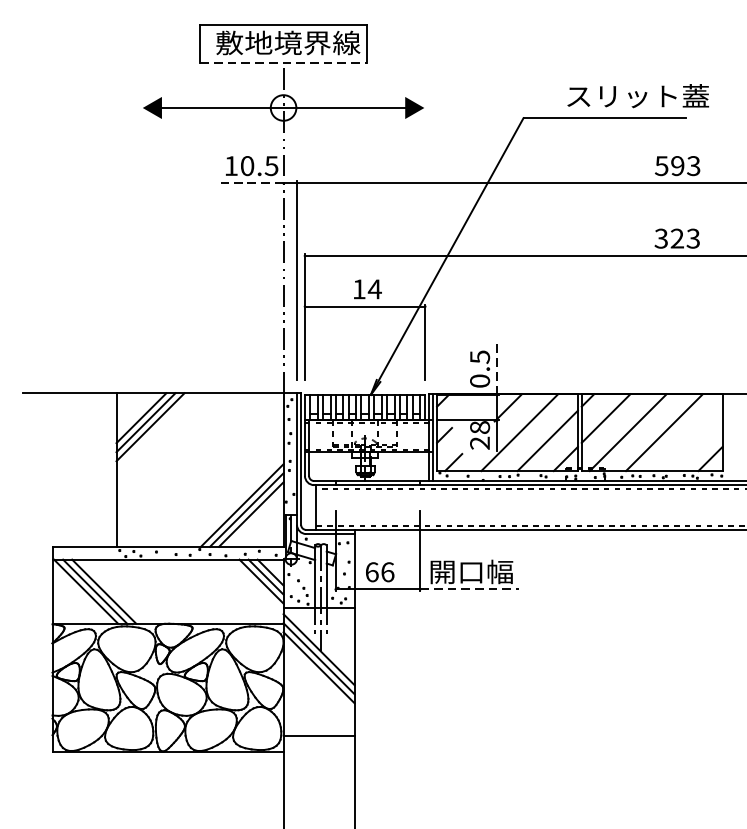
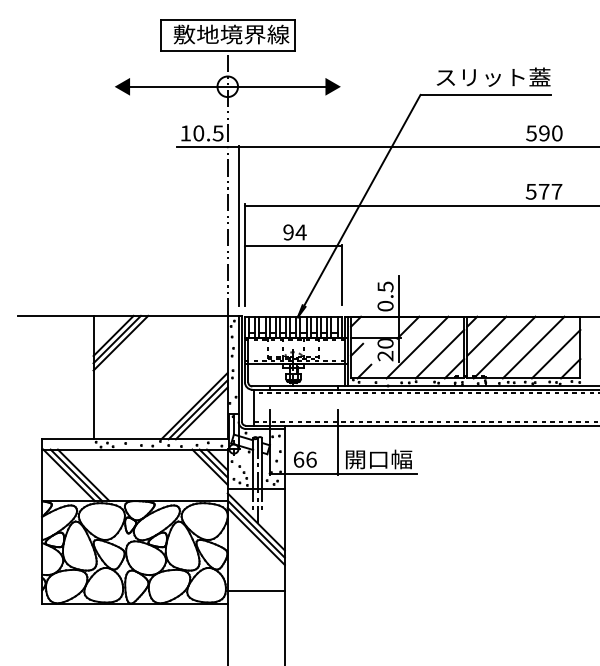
line: (283, 62) -> (227, 50), dashed -> solid
text: (638, 95) -> (493, 76), moved
text: (692, 166) -> (556, 133), 593 -> 590
line: (250, 183) -> (201, 147), dashed -> solid
text: (677, 238) -> (544, 191), 323 -> 577
text: (359, 289) -> (288, 232), 14 -> 94
line: (497, 367) -> (399, 295), dashed -> solid
text: (479, 427) -> (385, 343), 28 -> 20
line: (691, 440) -> (555, 353), added
line: (469, 589) -> (377, 473), dashed -> solid

